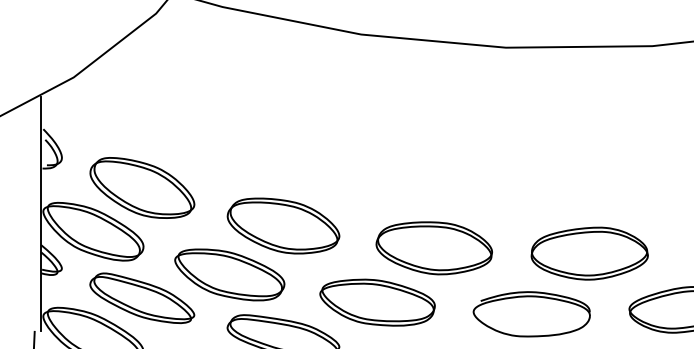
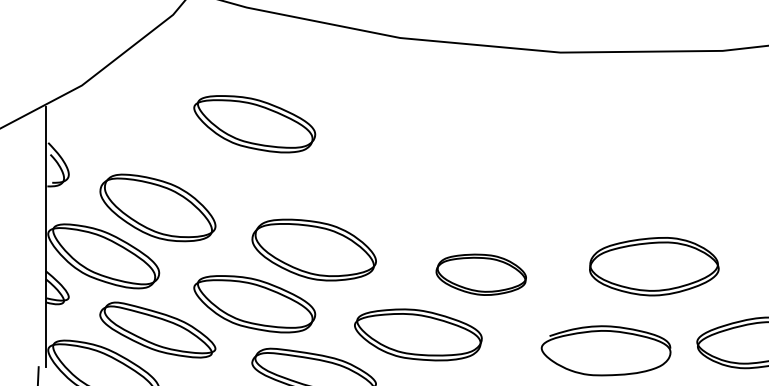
part: (229, 112) -> (254, 124), added
part: (434, 248) -> (481, 274), size x0.7
part: (589, 253) -> (654, 266), moved
part: (531, 314) -> (605, 350), moved

